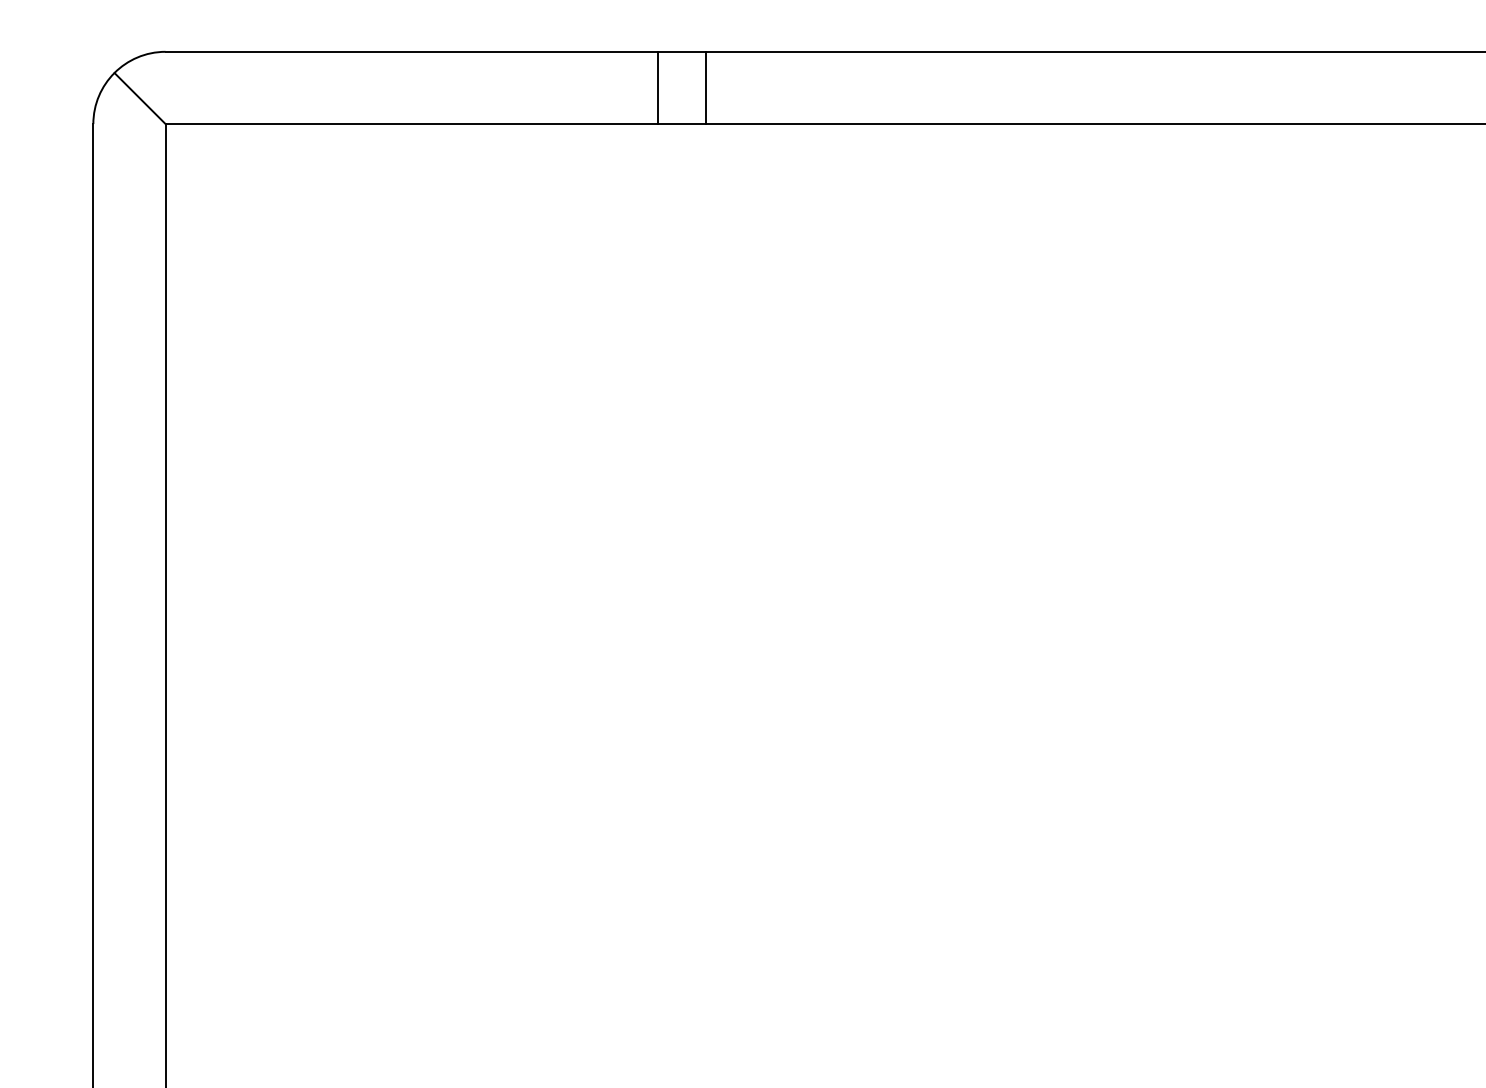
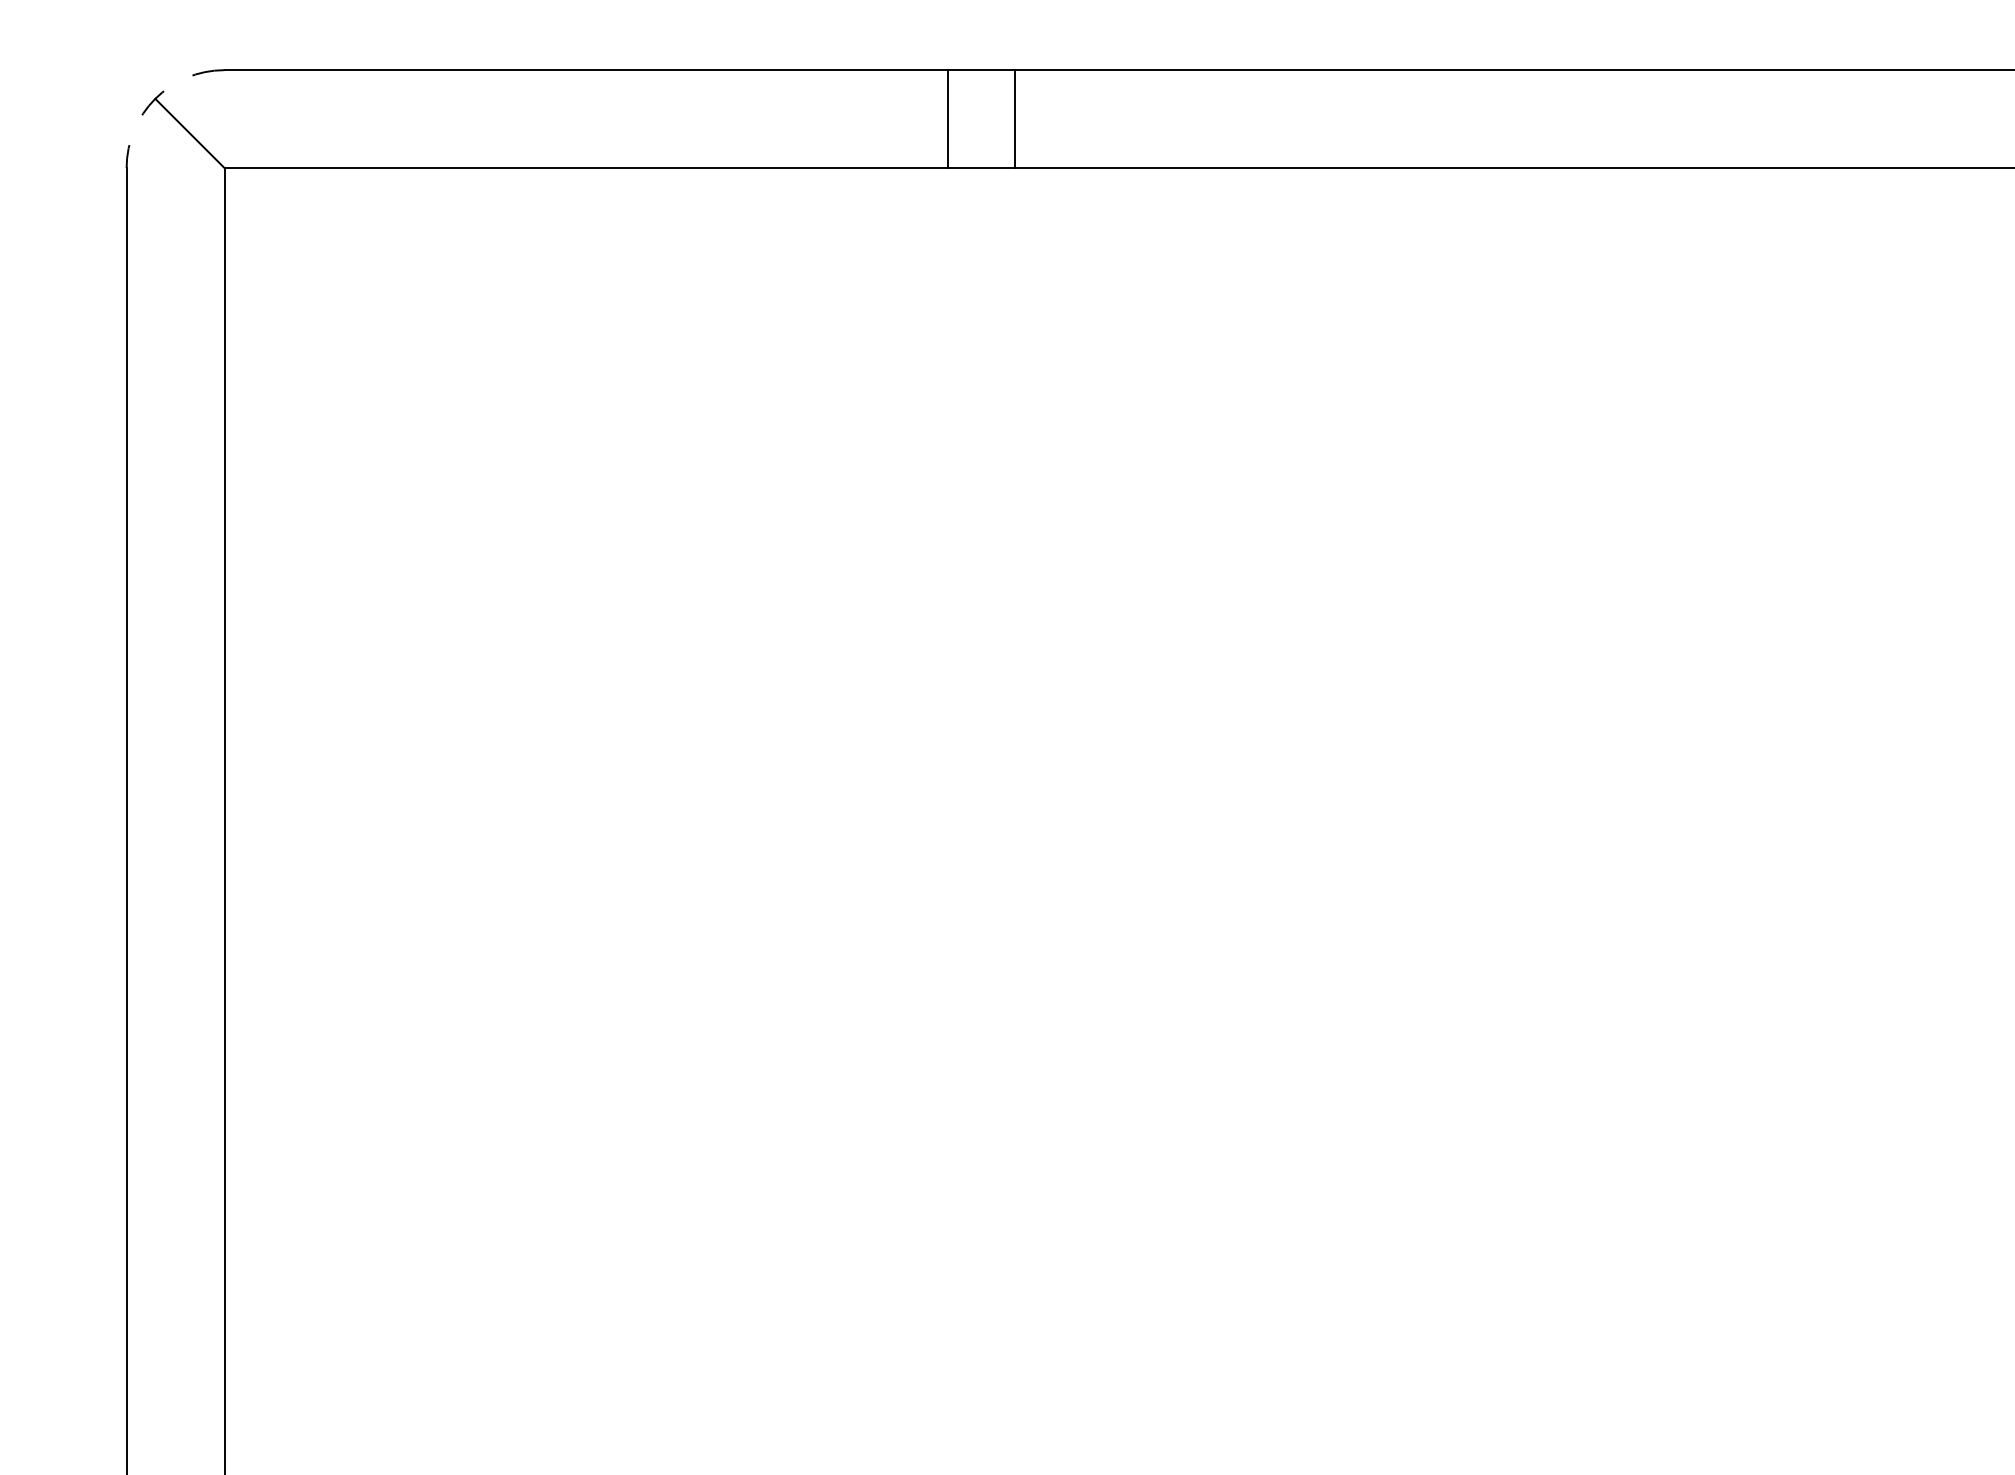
arc: (114, 72) -> (155, 98), solid -> dashed
line: (658, 88) -> (948, 119), moved
line: (706, 88) -> (1014, 119), moved

